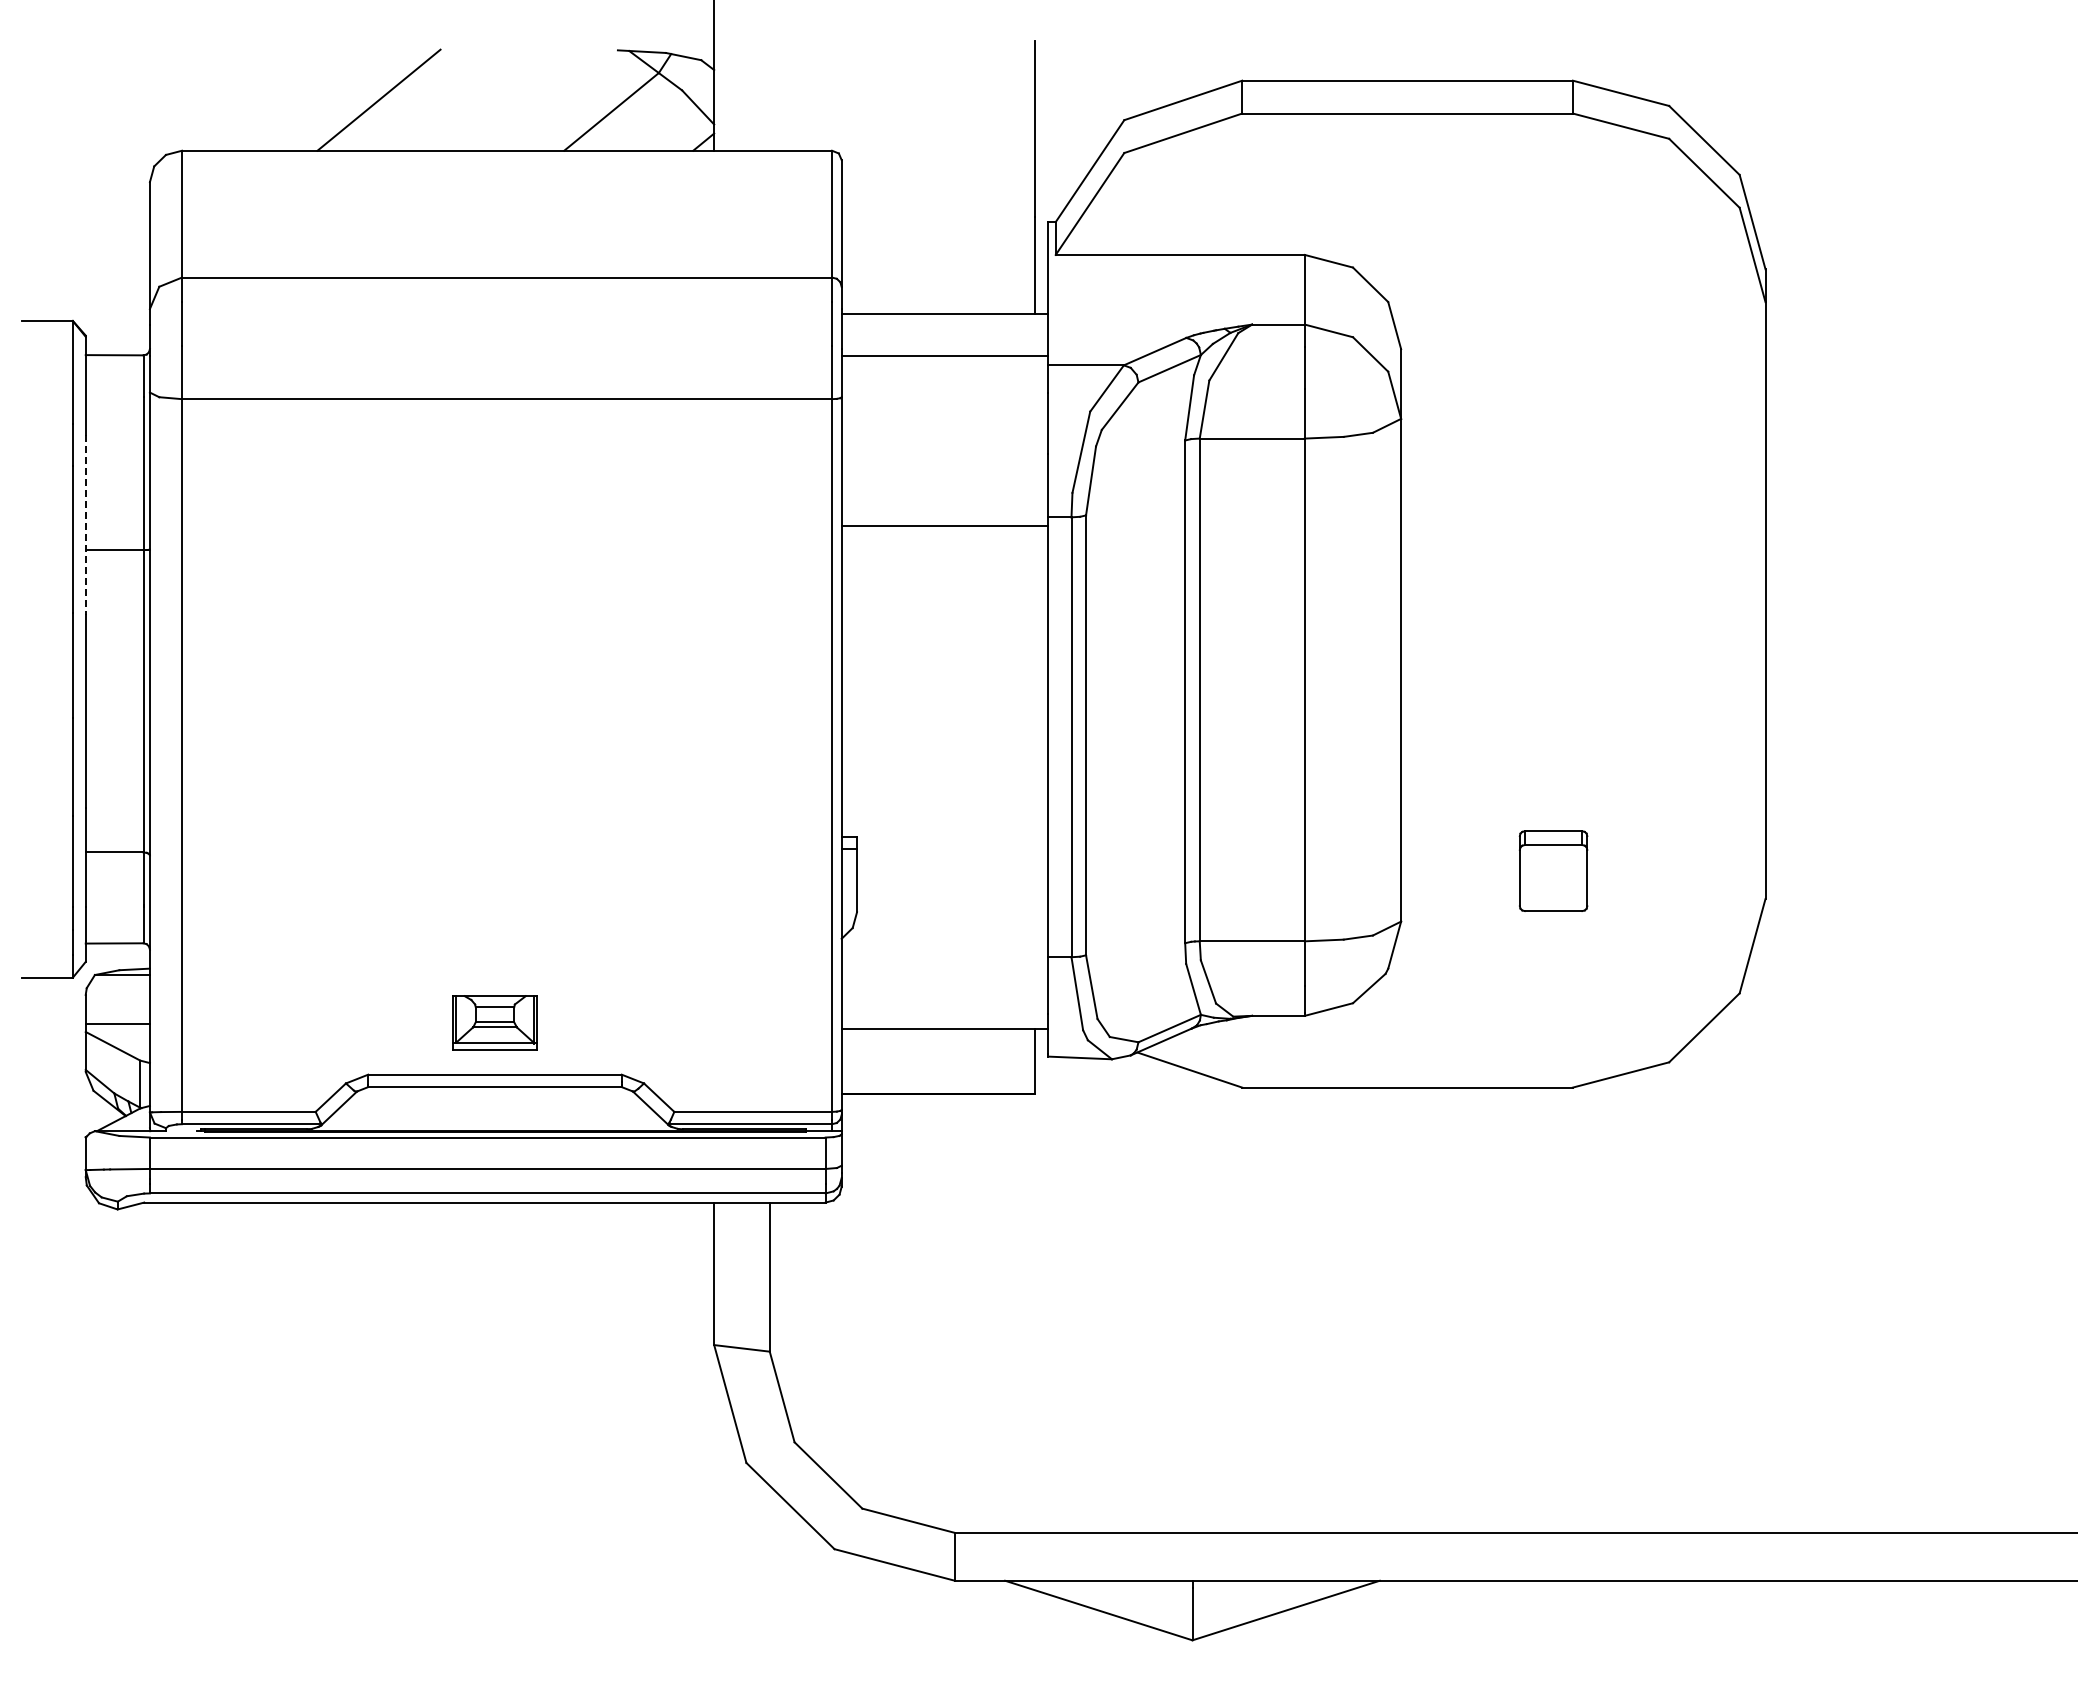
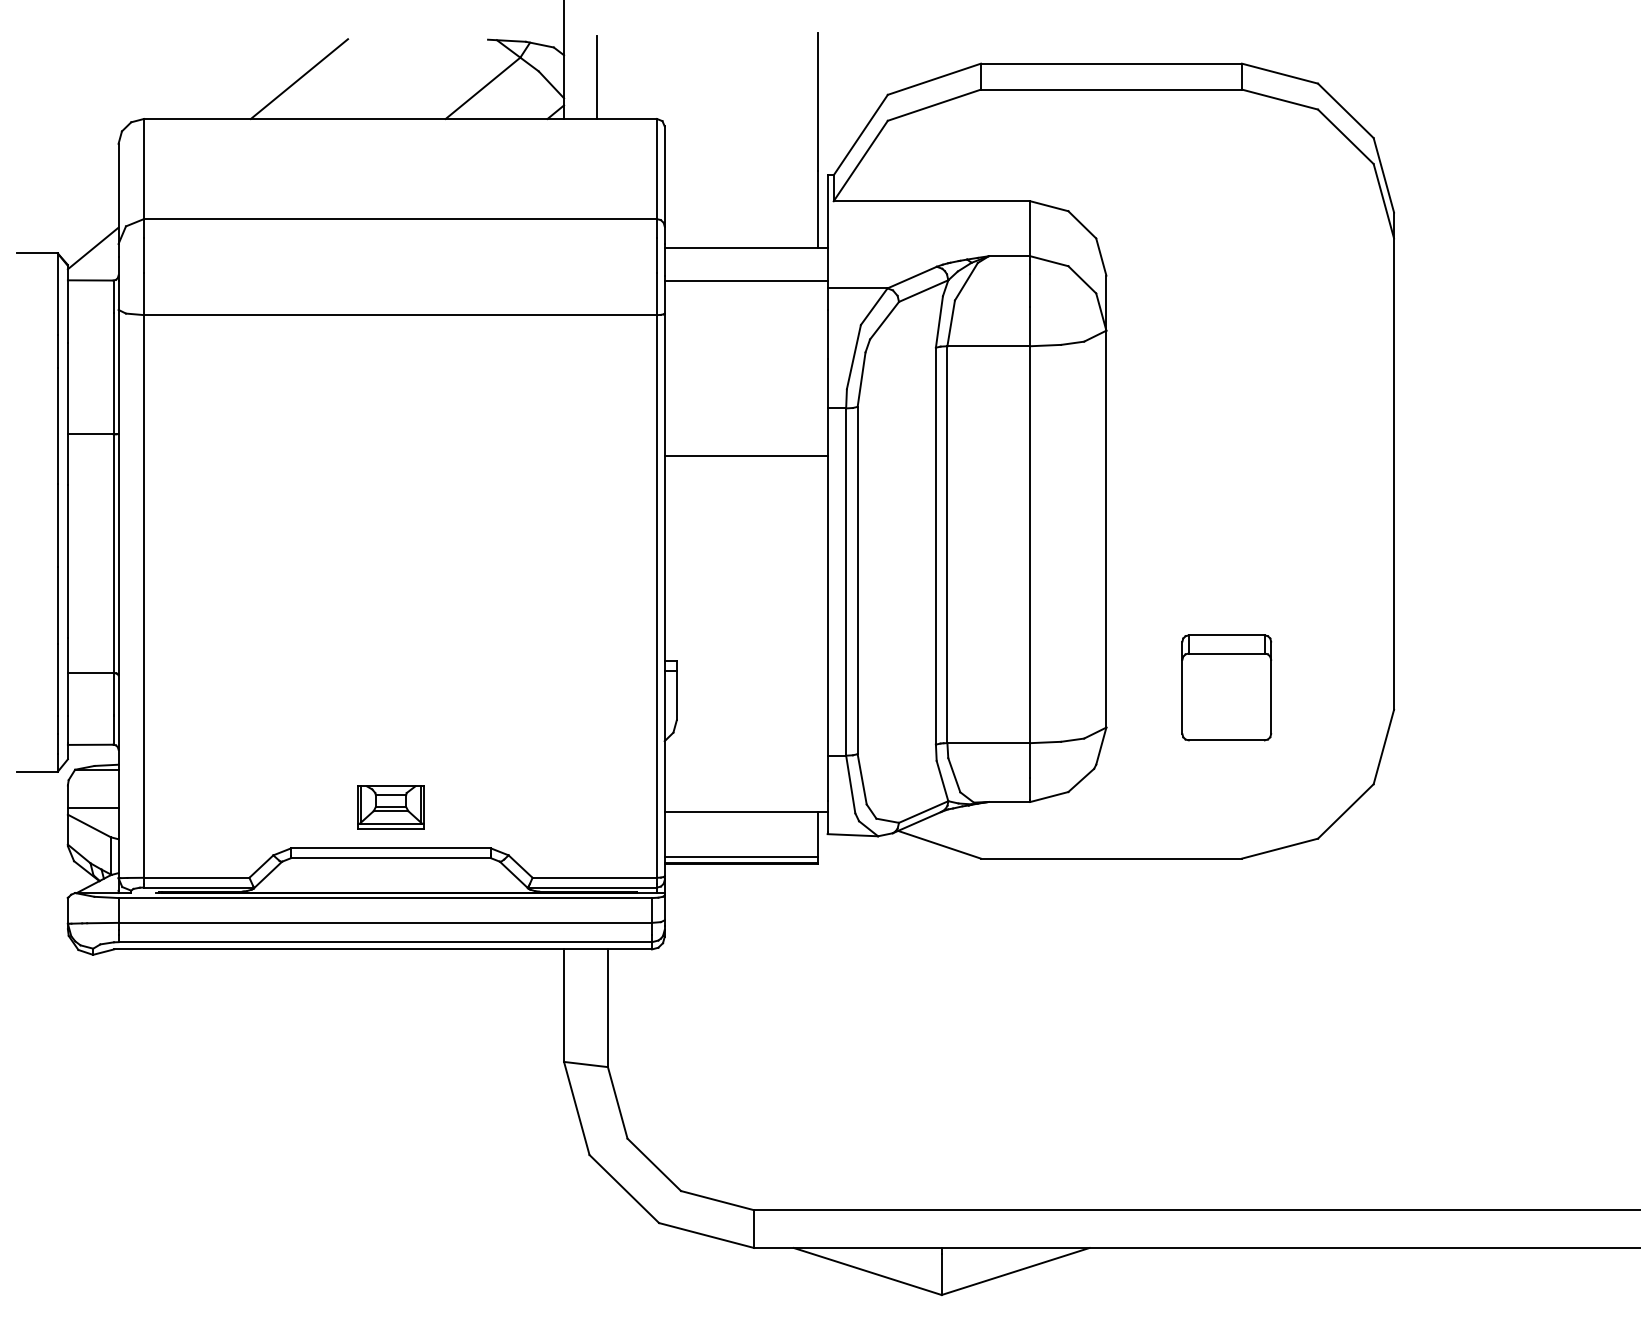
line: (755, 98) -> (596, 77), added
line: (117, 314) -> (92, 248), added
line: (85, 525) -> (67, 414), dashed -> solid
line: (944, 526) -> (745, 456), moved
part: (1553, 870) -> (1226, 687), size x1.67
line: (938, 1086) -> (741, 857), added

